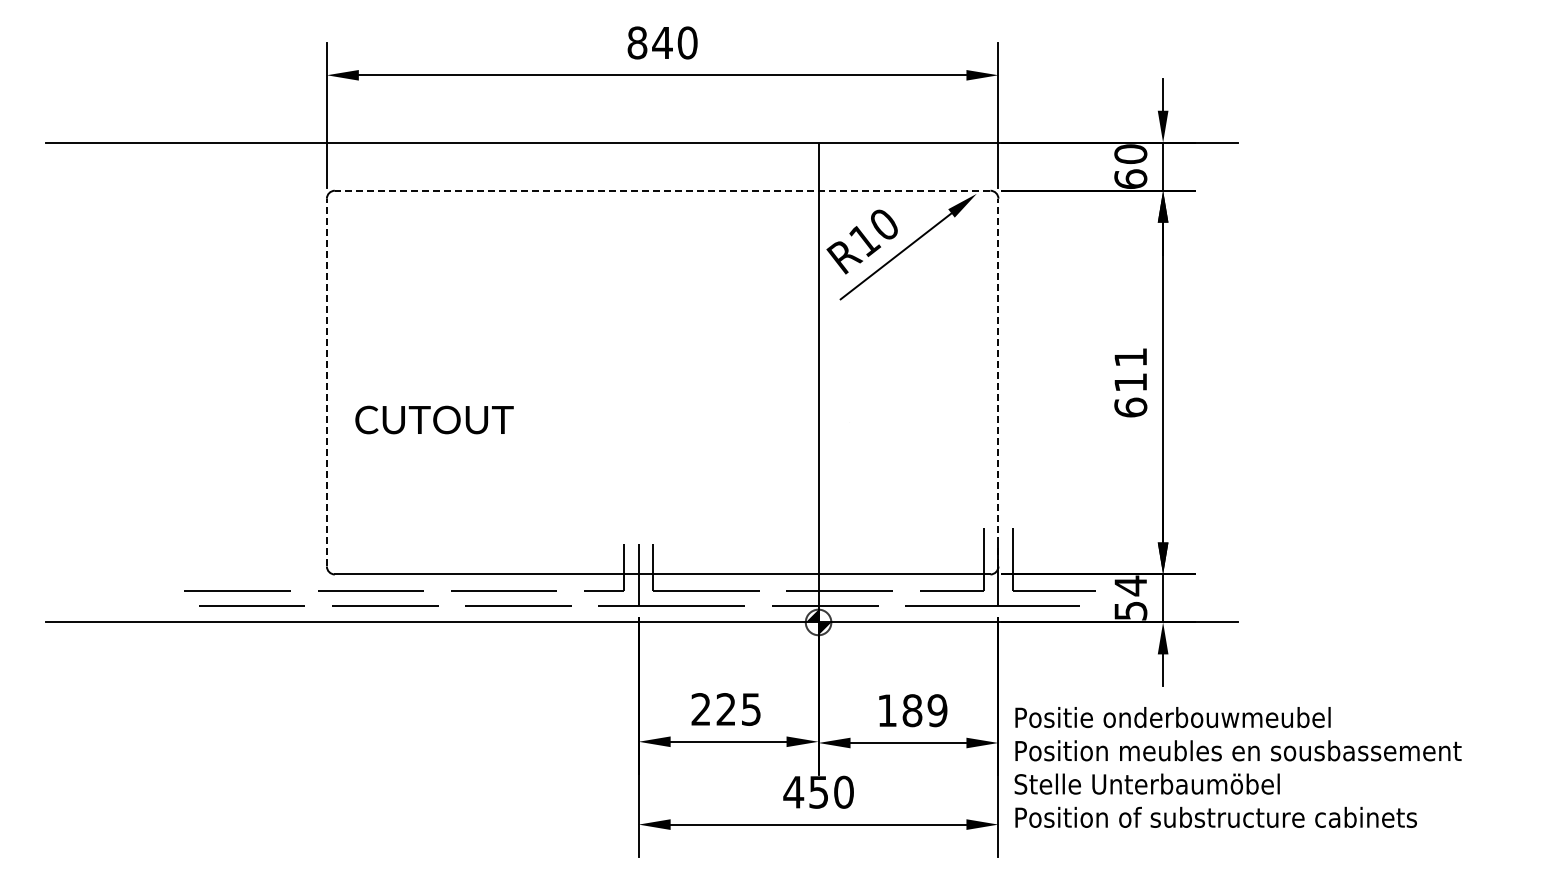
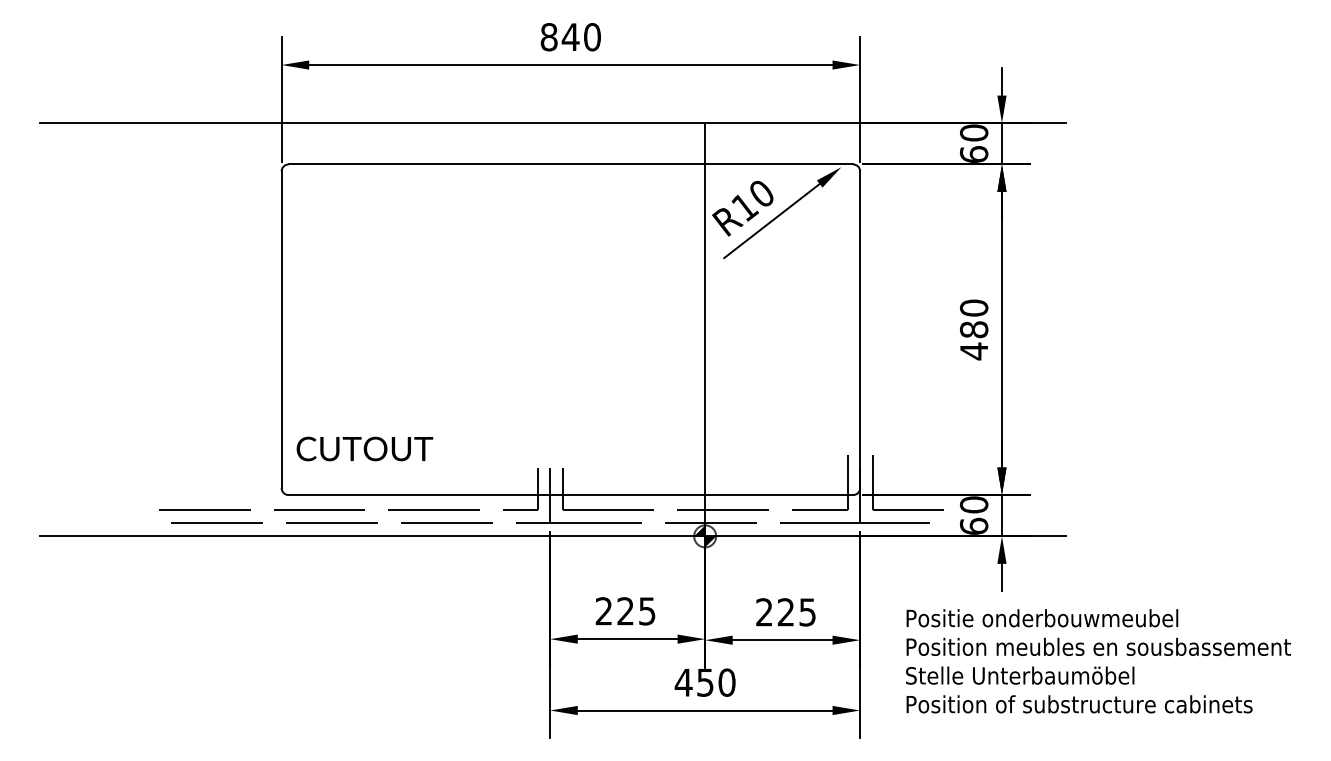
line: (662, 190) -> (570, 164), dashed -> solid
line: (326, 382) -> (281, 329), dashed -> solid
line: (998, 382) -> (860, 329), dashed -> solid
text: (1130, 382) -> (973, 329), 611 -> 480
text: (434, 419) -> (364, 448), moved
text: (1130, 597) -> (973, 514), 54 -> 60
text: (912, 710) -> (786, 612), 189 -> 225
text: (1237, 767) -> (1097, 661), moved

